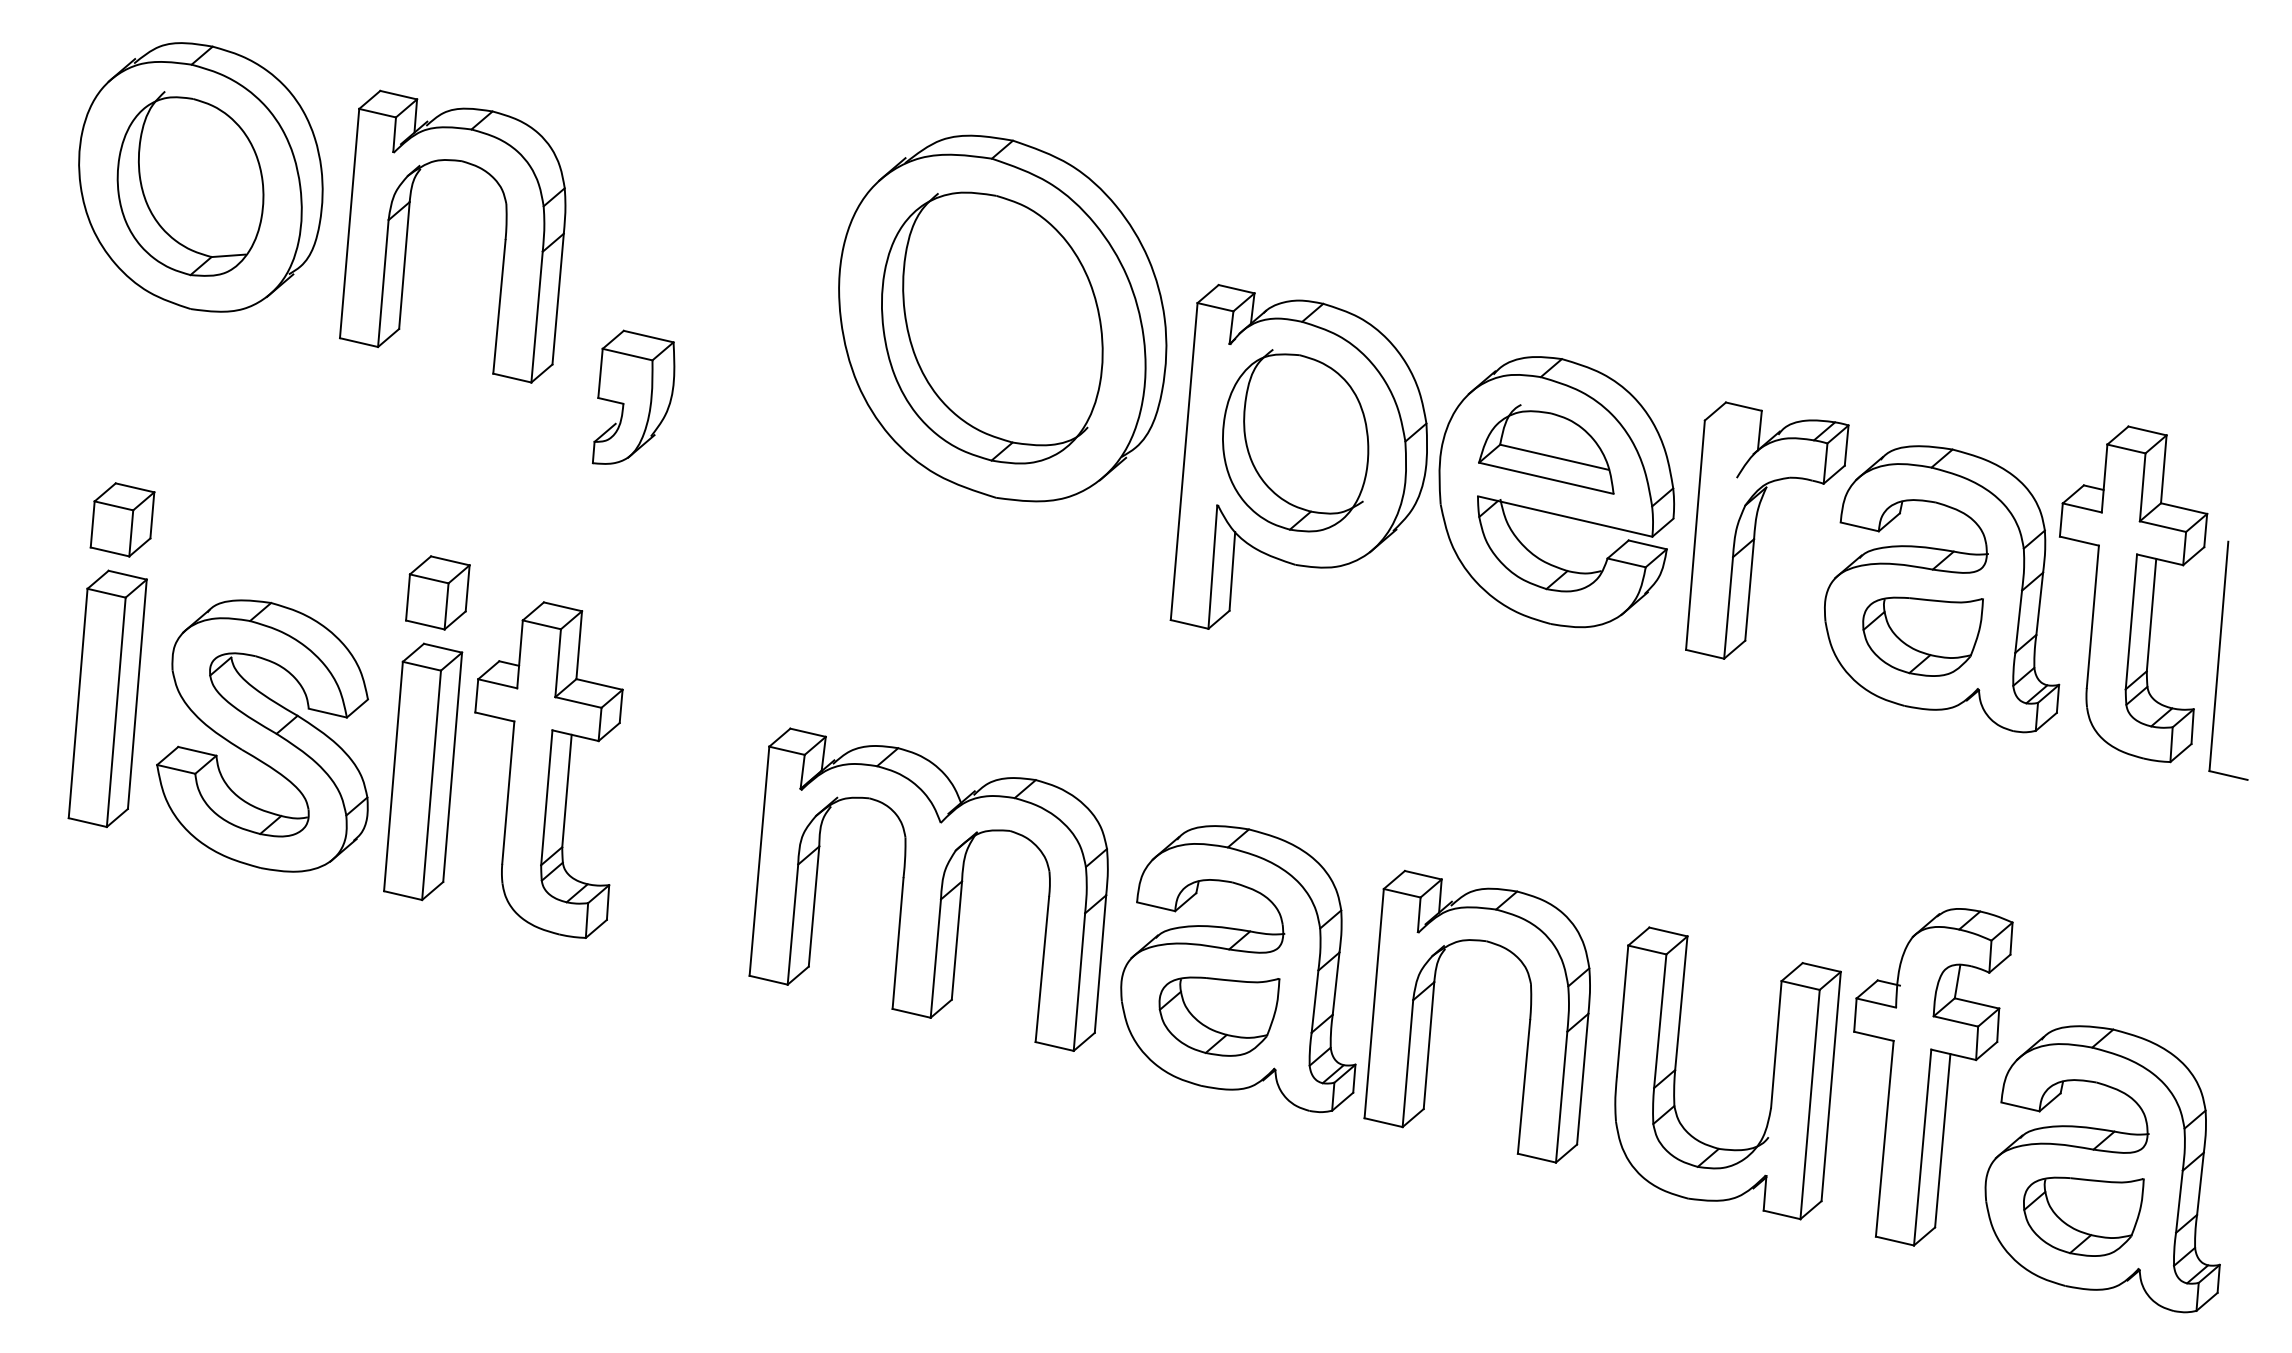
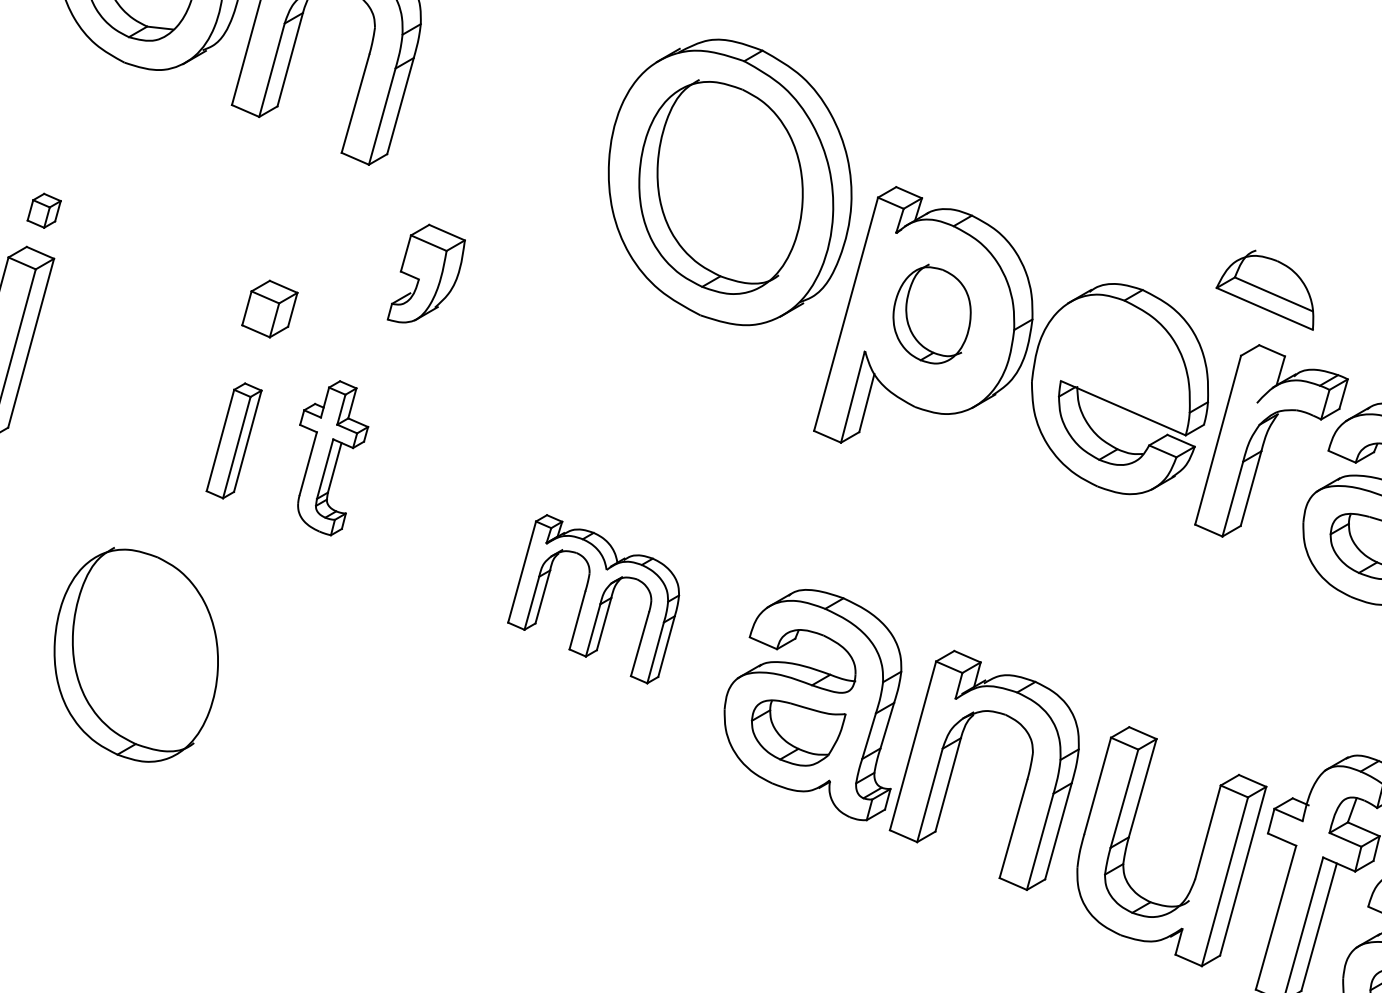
part: (633, 396) -> (427, 275), moved
part: (1295, 440) -> (932, 313), size x0.7
part: (1546, 449) -> (1268, 287), moved
part: (122, 519) -> (44, 210), size x0.6
part: (262, 735) -> (118, 391), removed
part: (548, 769) -> (328, 456), size x0.6
part: (423, 771) -> (234, 440), size x0.6
part: (928, 889) -> (595, 598), size x0.6
part: (348, 1072) -> (136, 655), added

